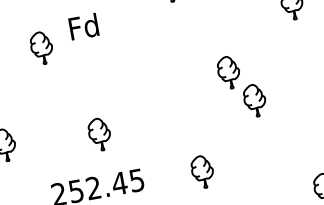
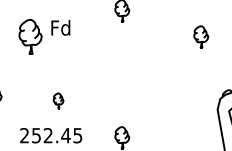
part: (41, 47) -> (30, 36), size x1.6
part: (242, 85) -> (158, 85), removed
part: (99, 133) -> (58, 100), size x0.7

